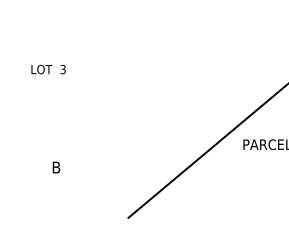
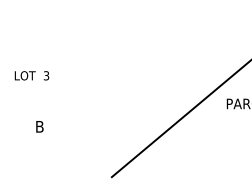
text: (48, 69) -> (31, 75), moved

